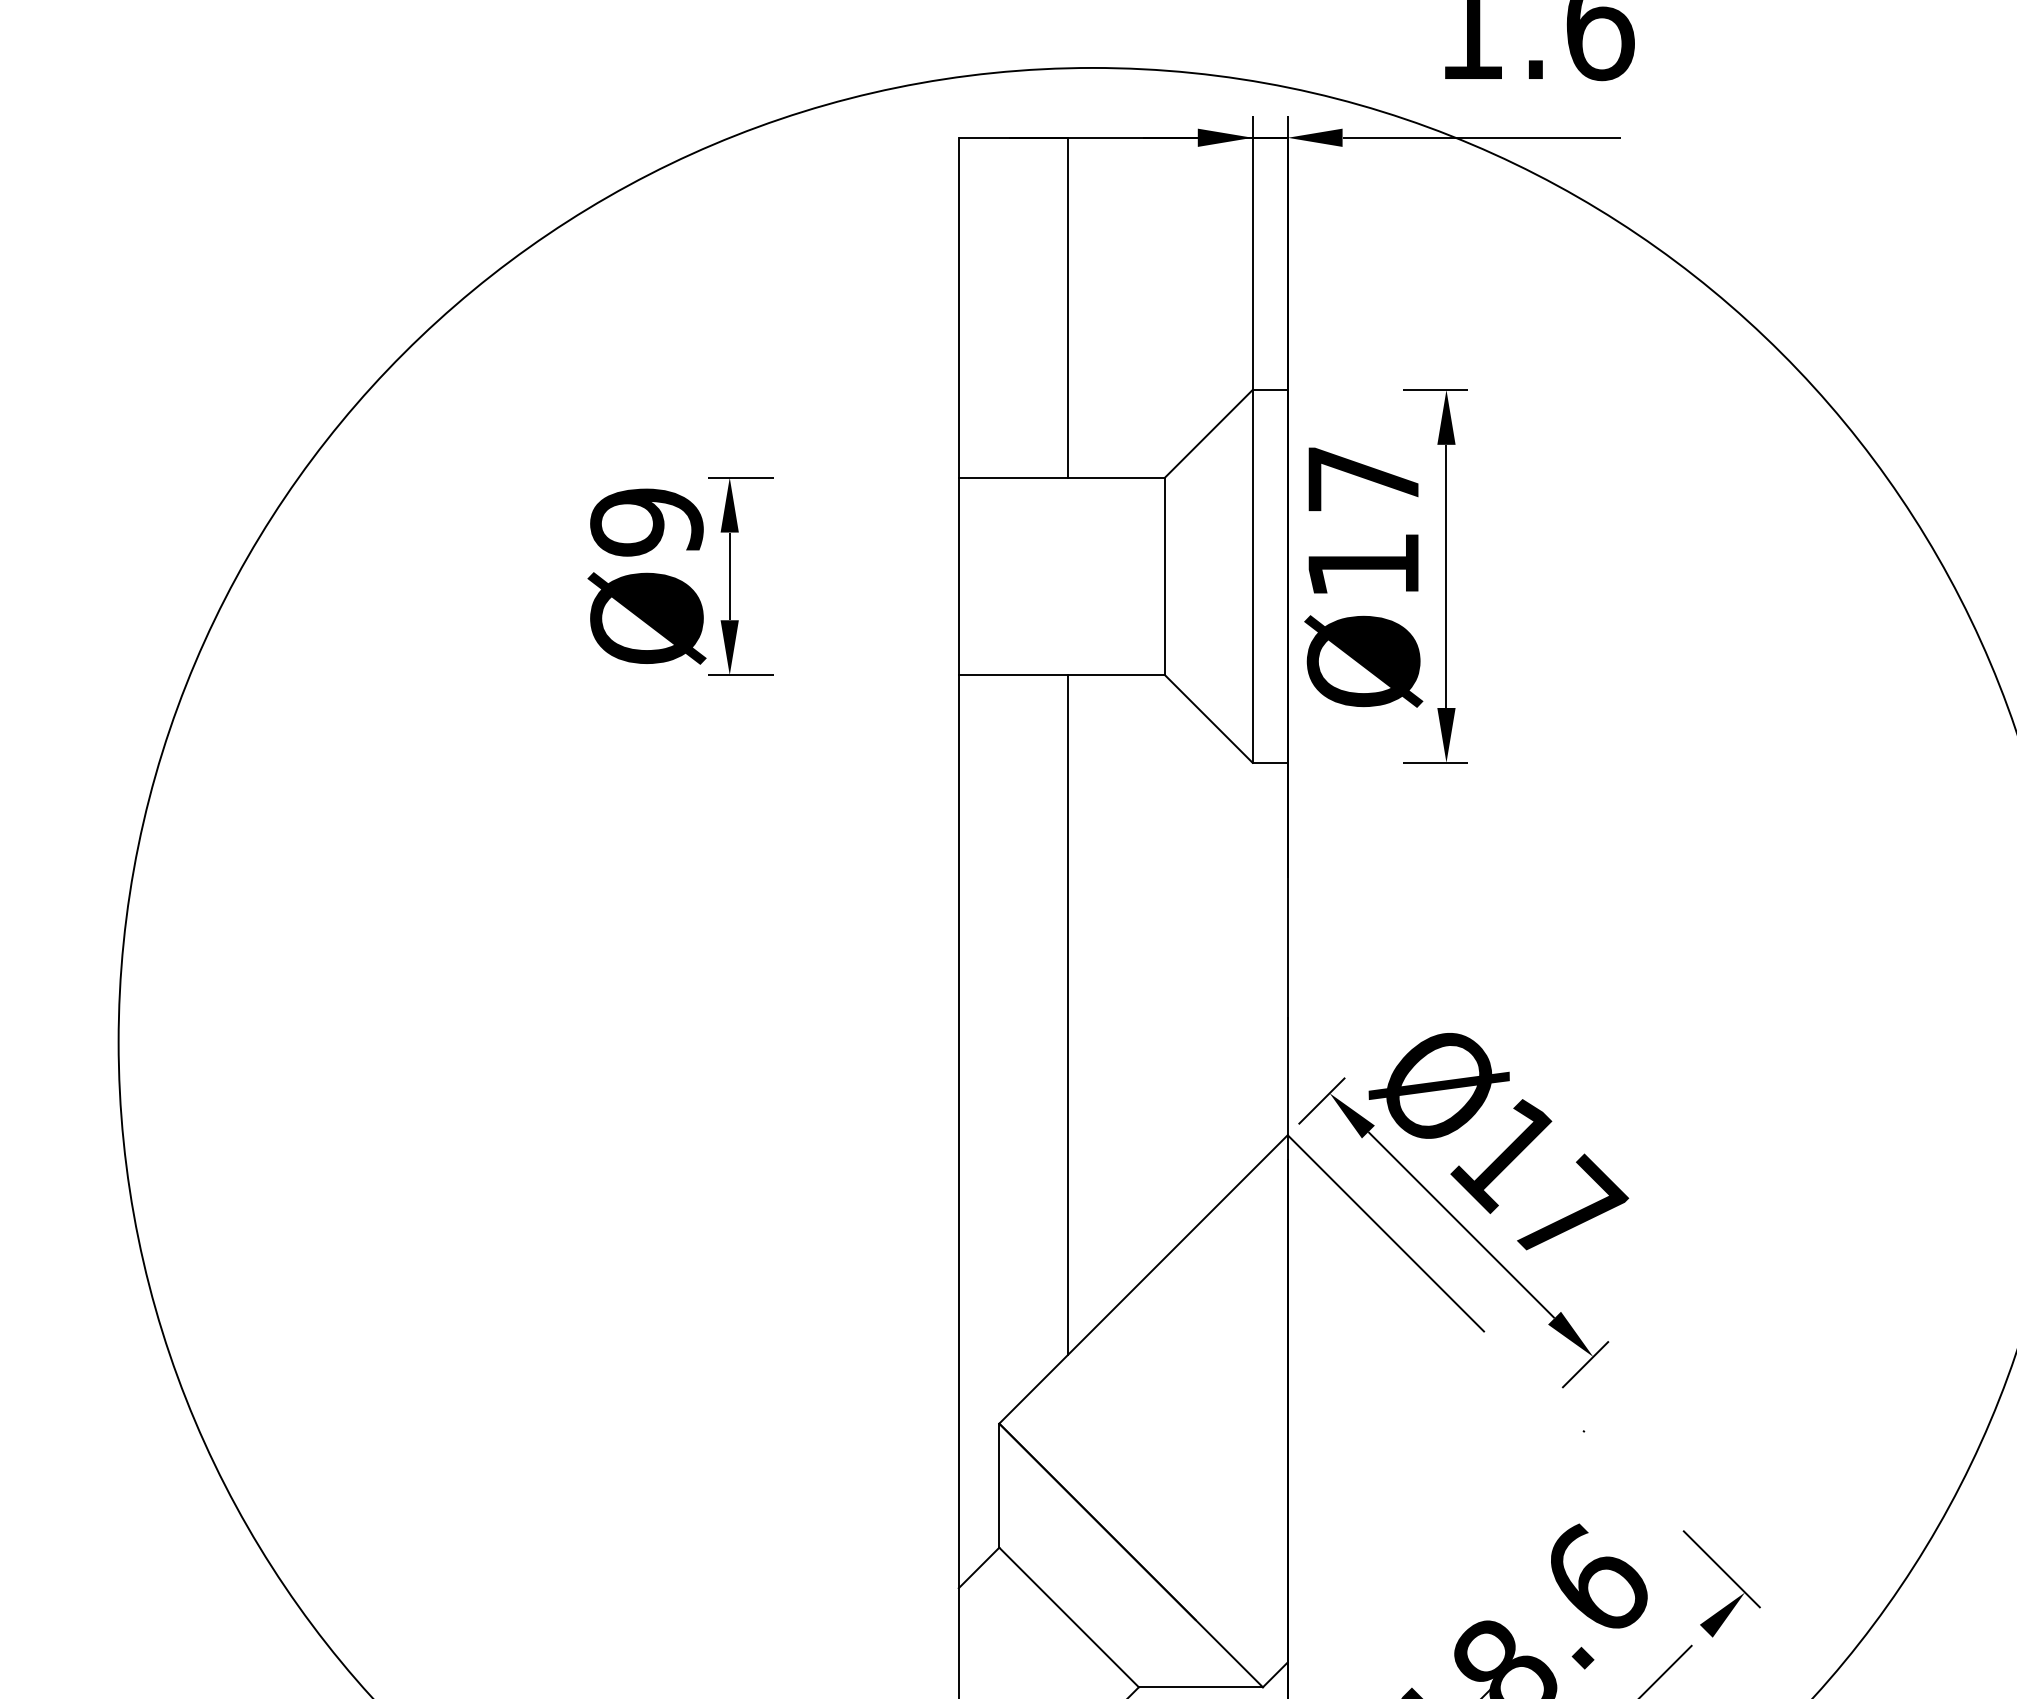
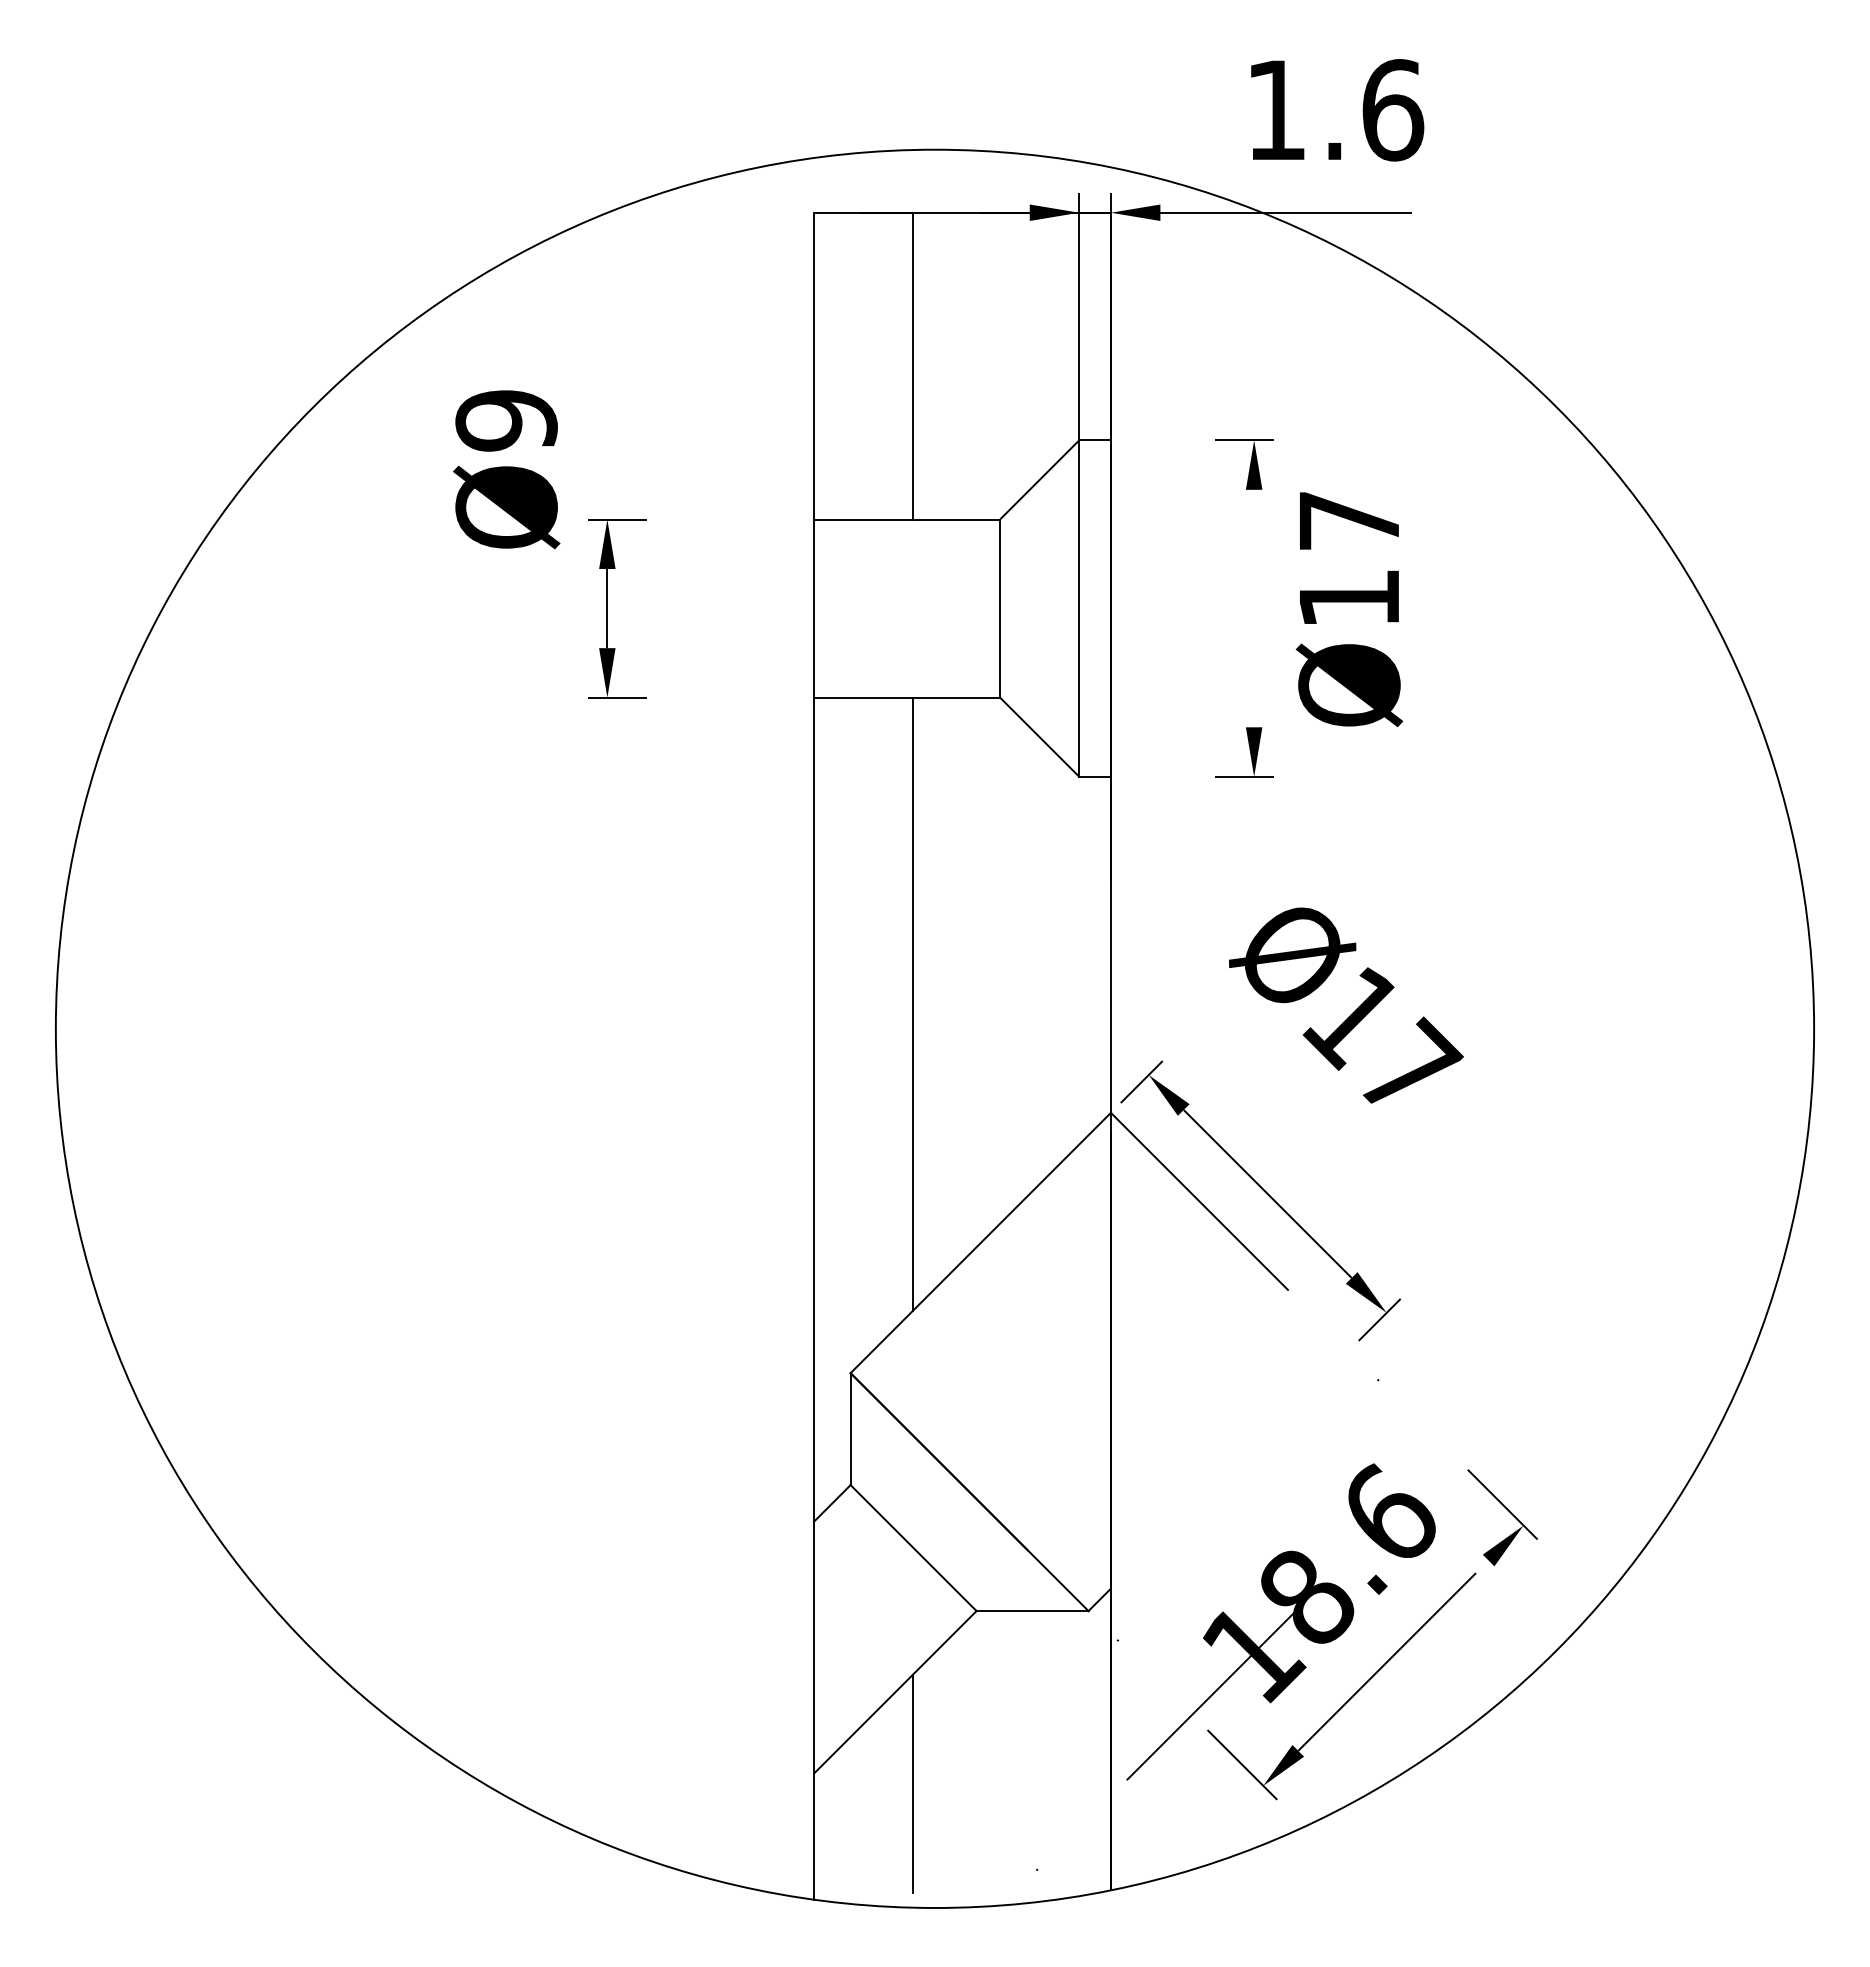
text: (646, 576) -> (506, 469), moved
line: (1446, 576) -> (1254, 608), removed
text: (1363, 577) -> (1349, 609), moved
text: (1498, 1141) -> (1346, 1005), moved

